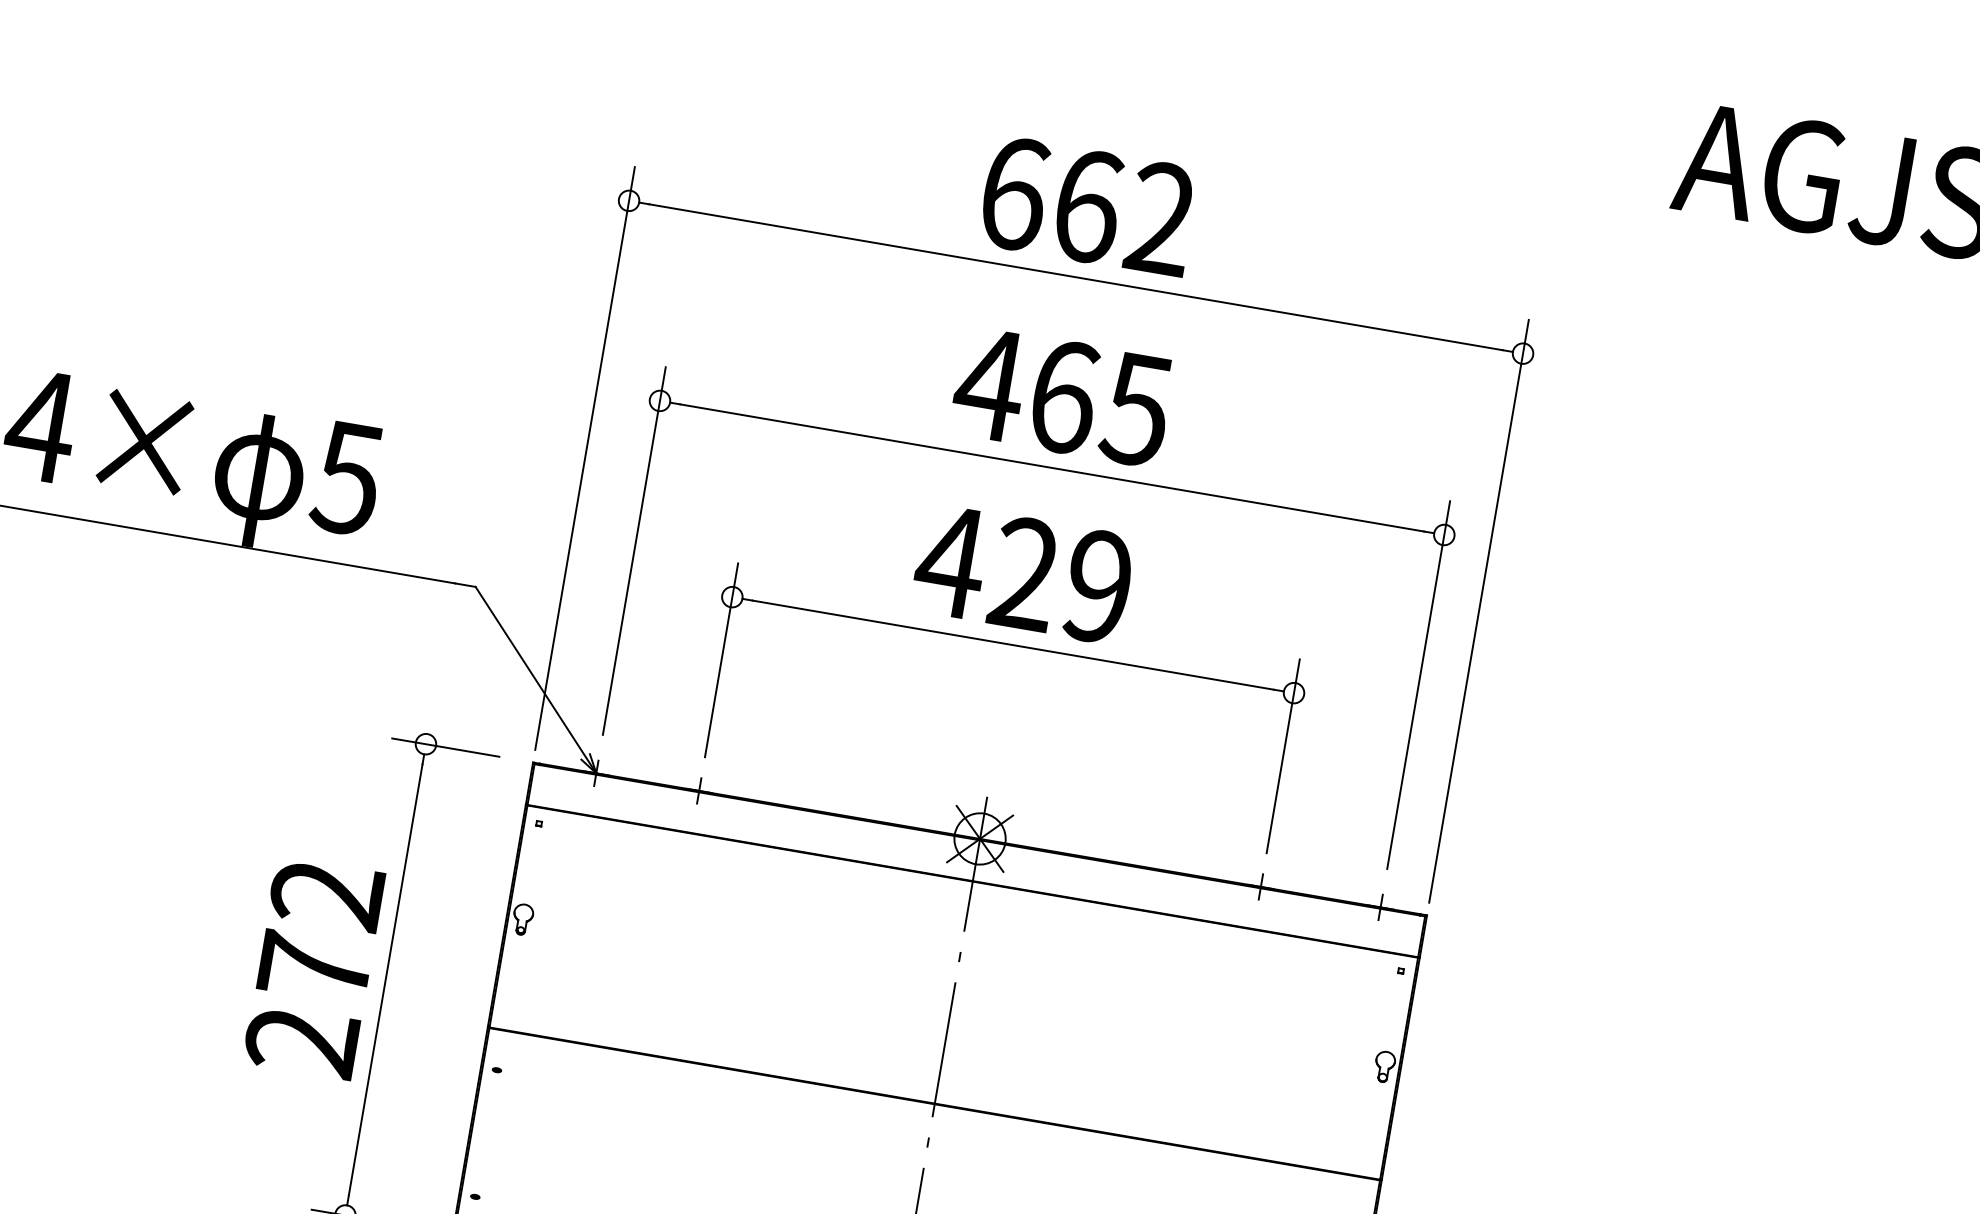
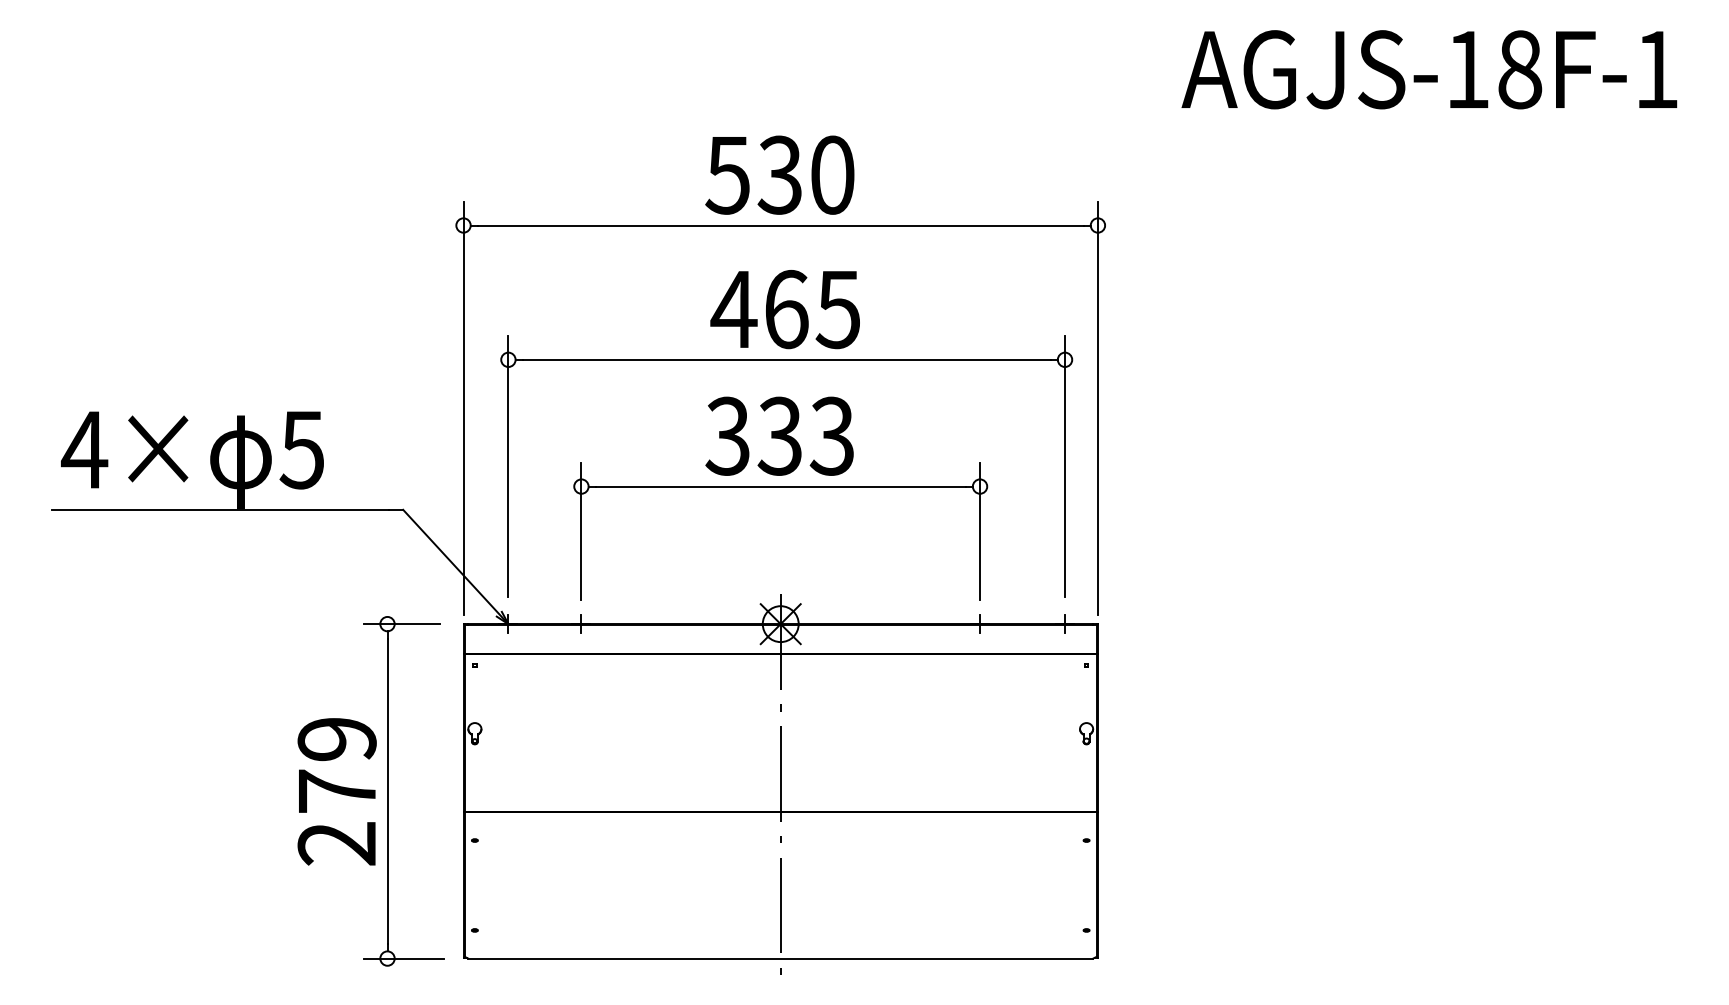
text: (1086, 205) -> (779, 174), 662 -> 530
text: (1022, 572) -> (778, 435), 429 -> 333
text: (327, 894) -> (337, 739), 272 -> 279

